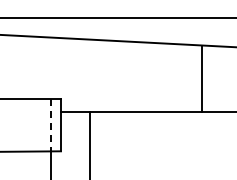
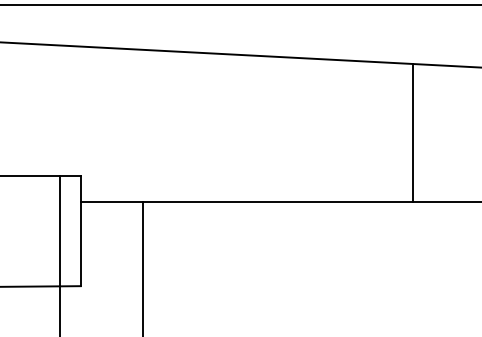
line: (201, 78) -> (411, 132), moved
line: (51, 125) -> (60, 231), dashed -> solid

